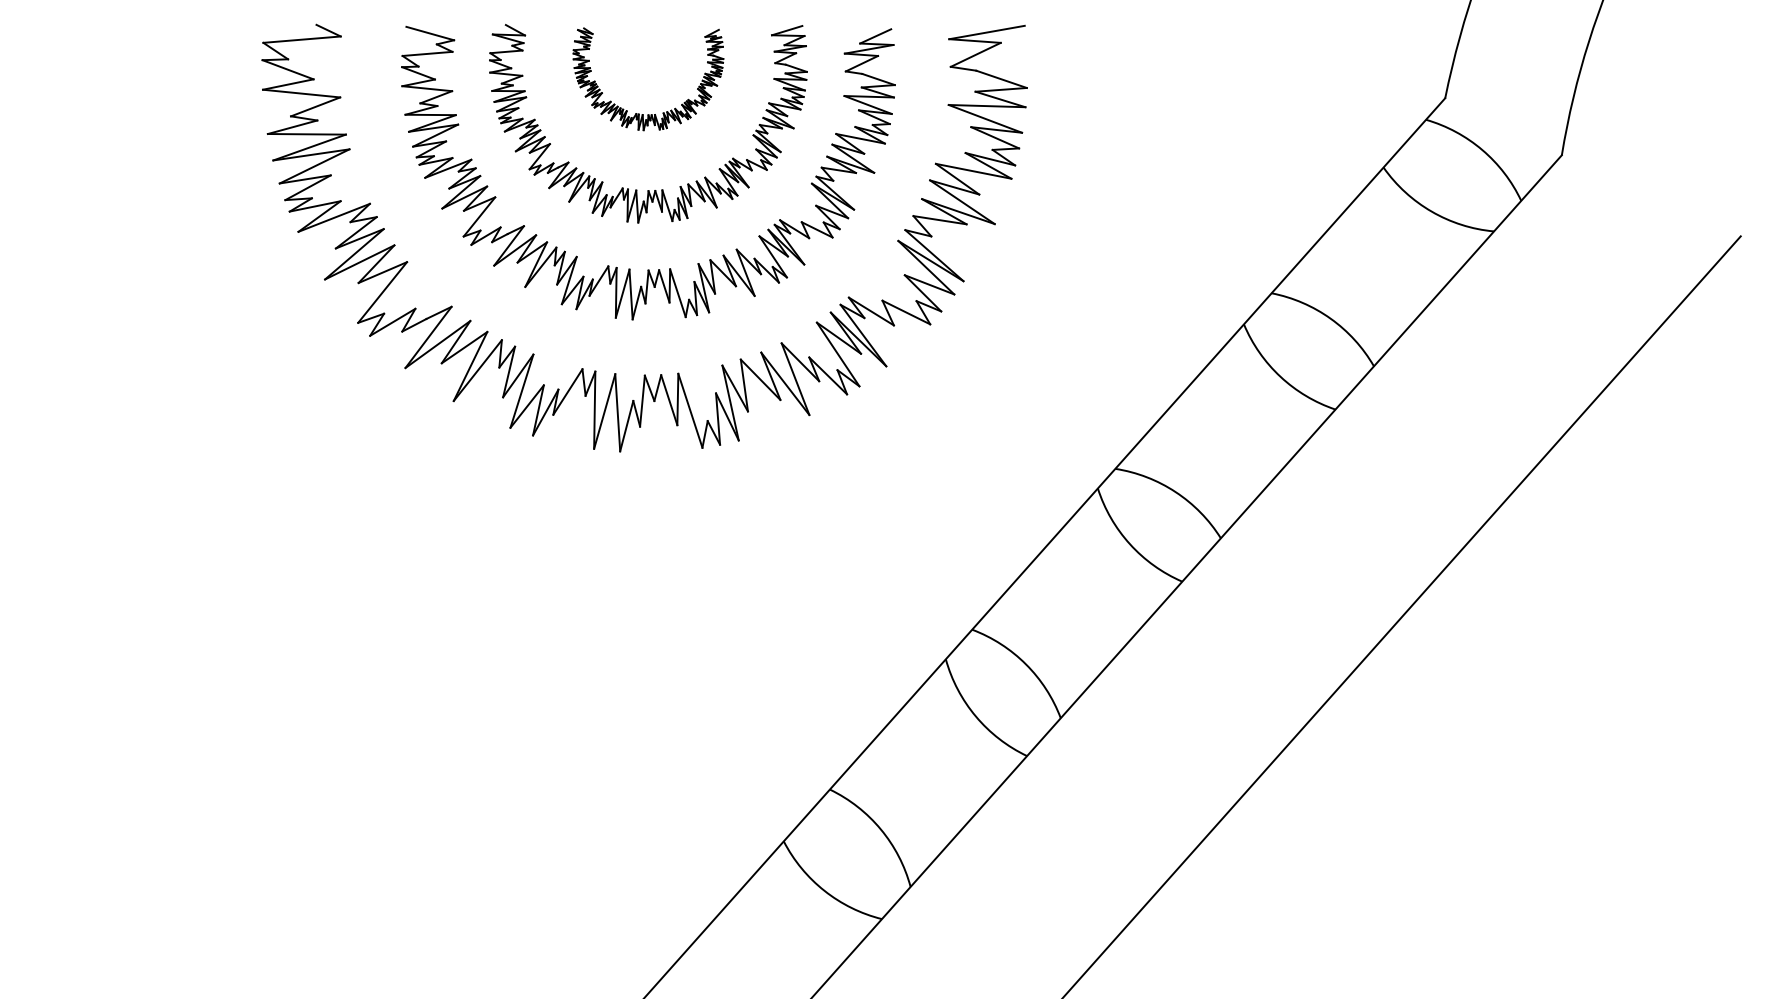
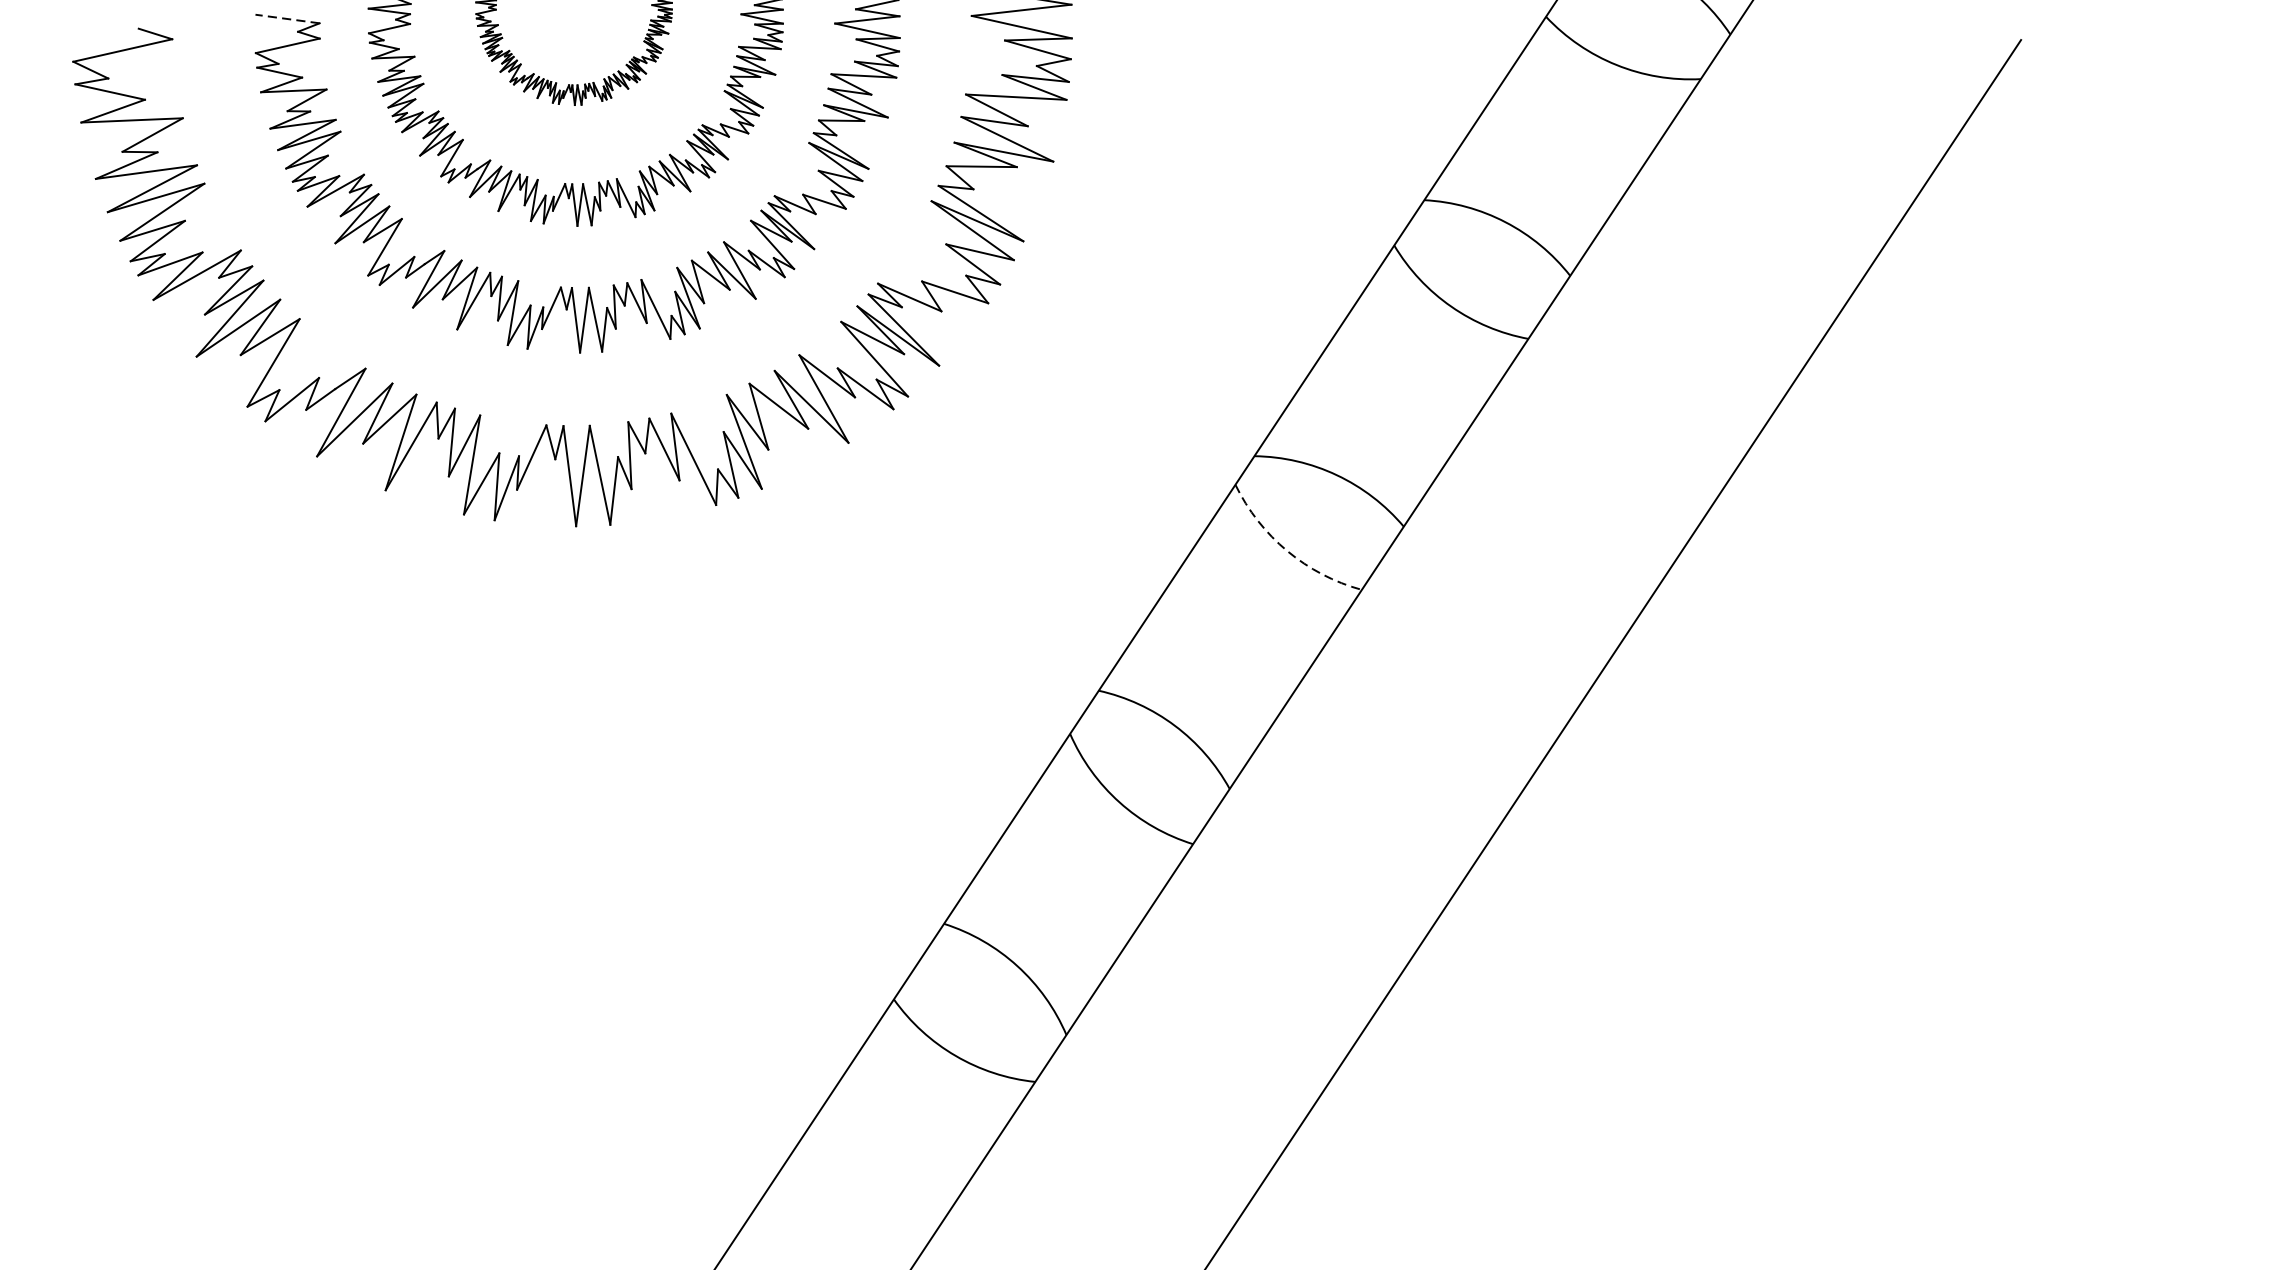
line: (430, 33) -> (287, 18), solid -> dashed
arc: (1130, 544) -> (1287, 551), solid -> dashed

